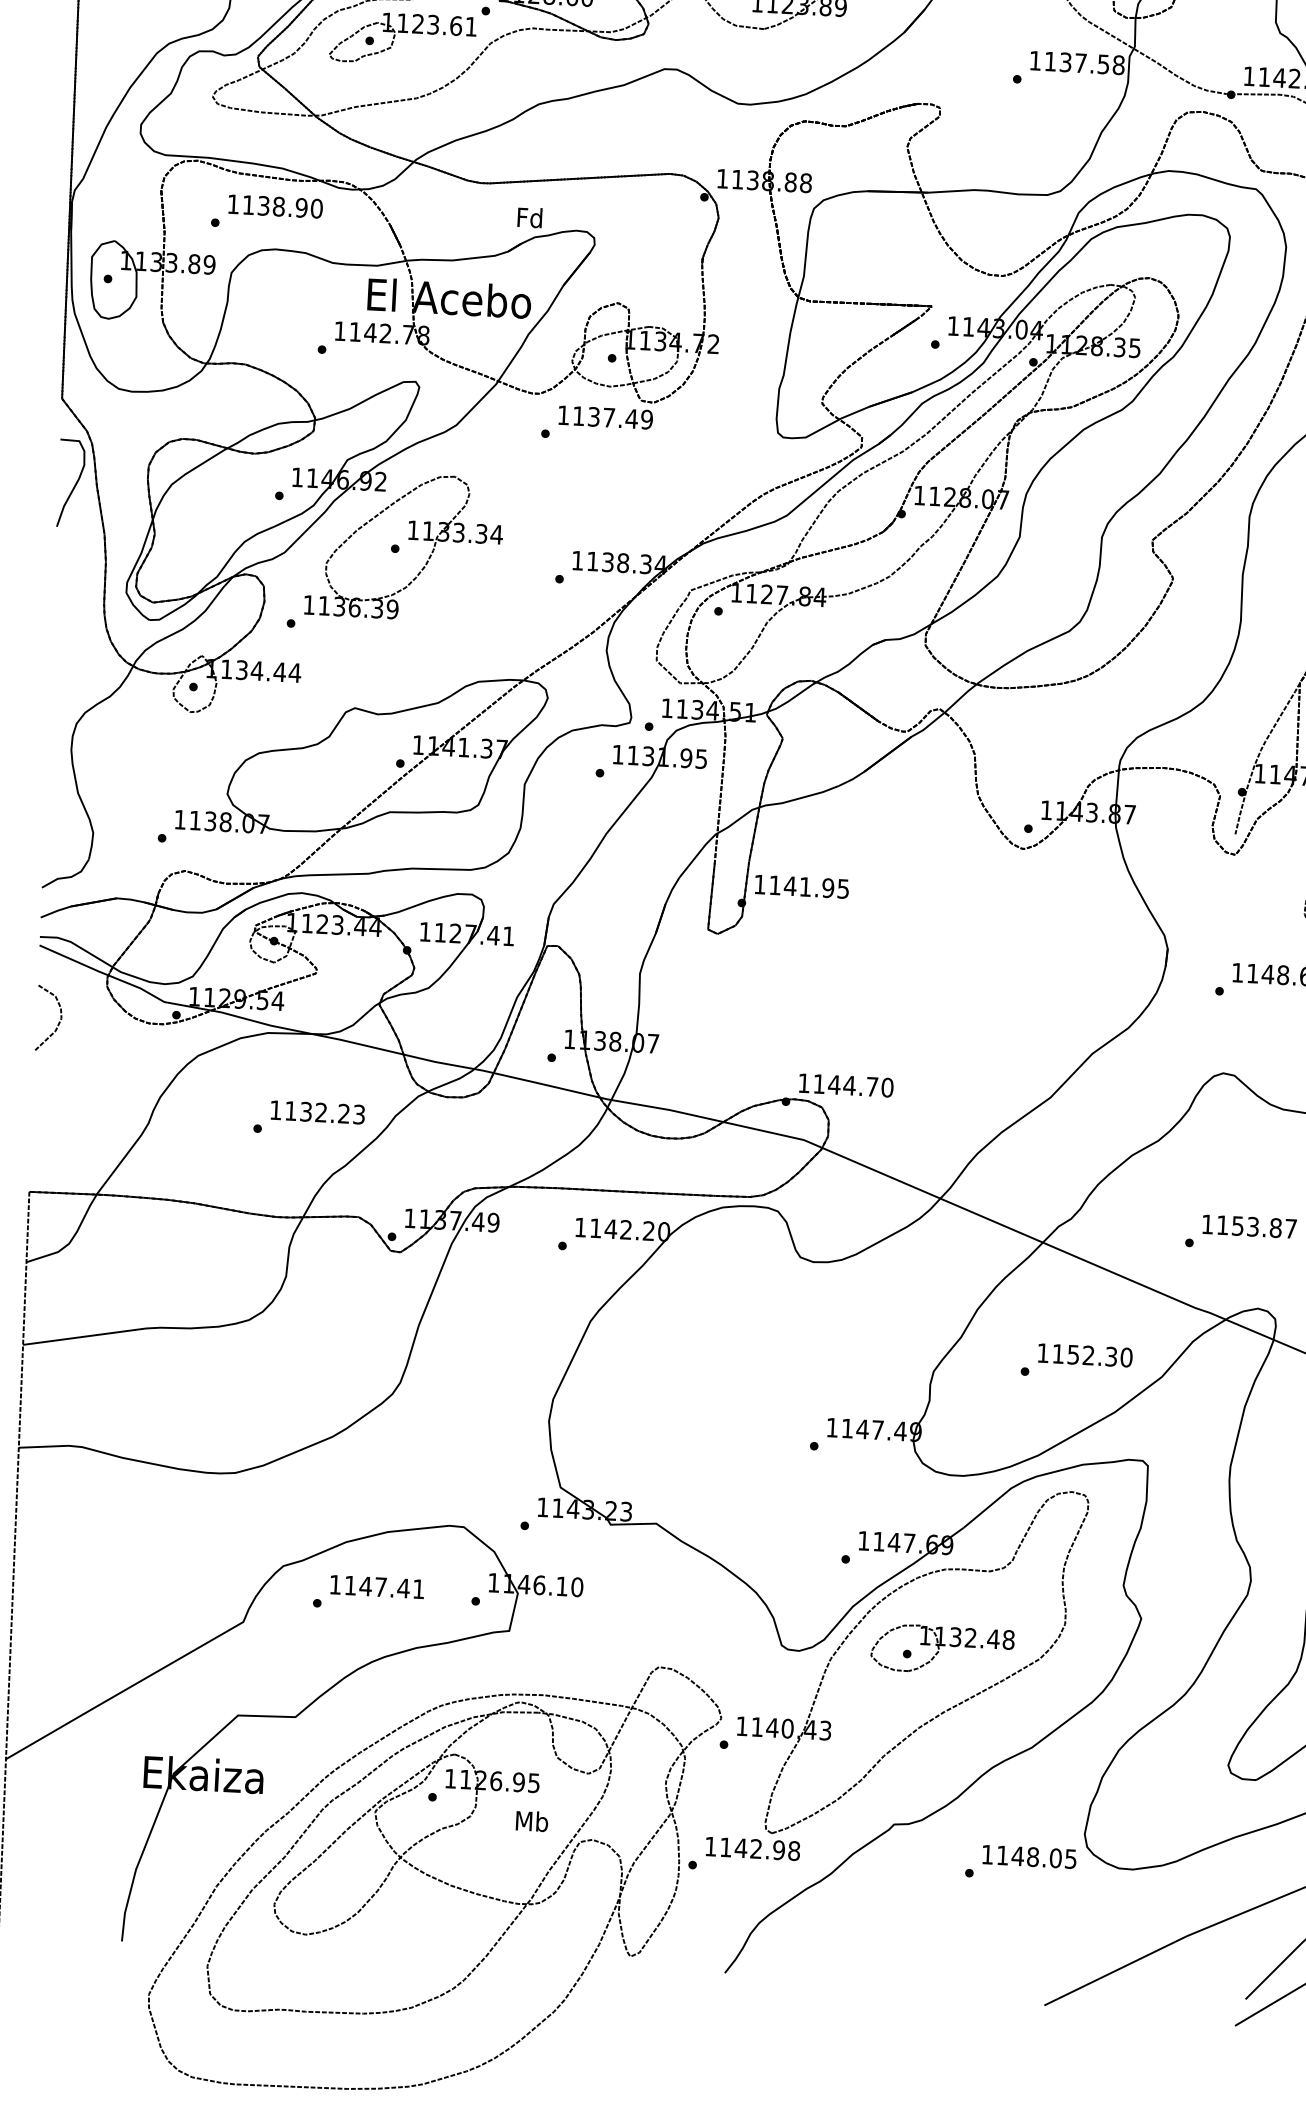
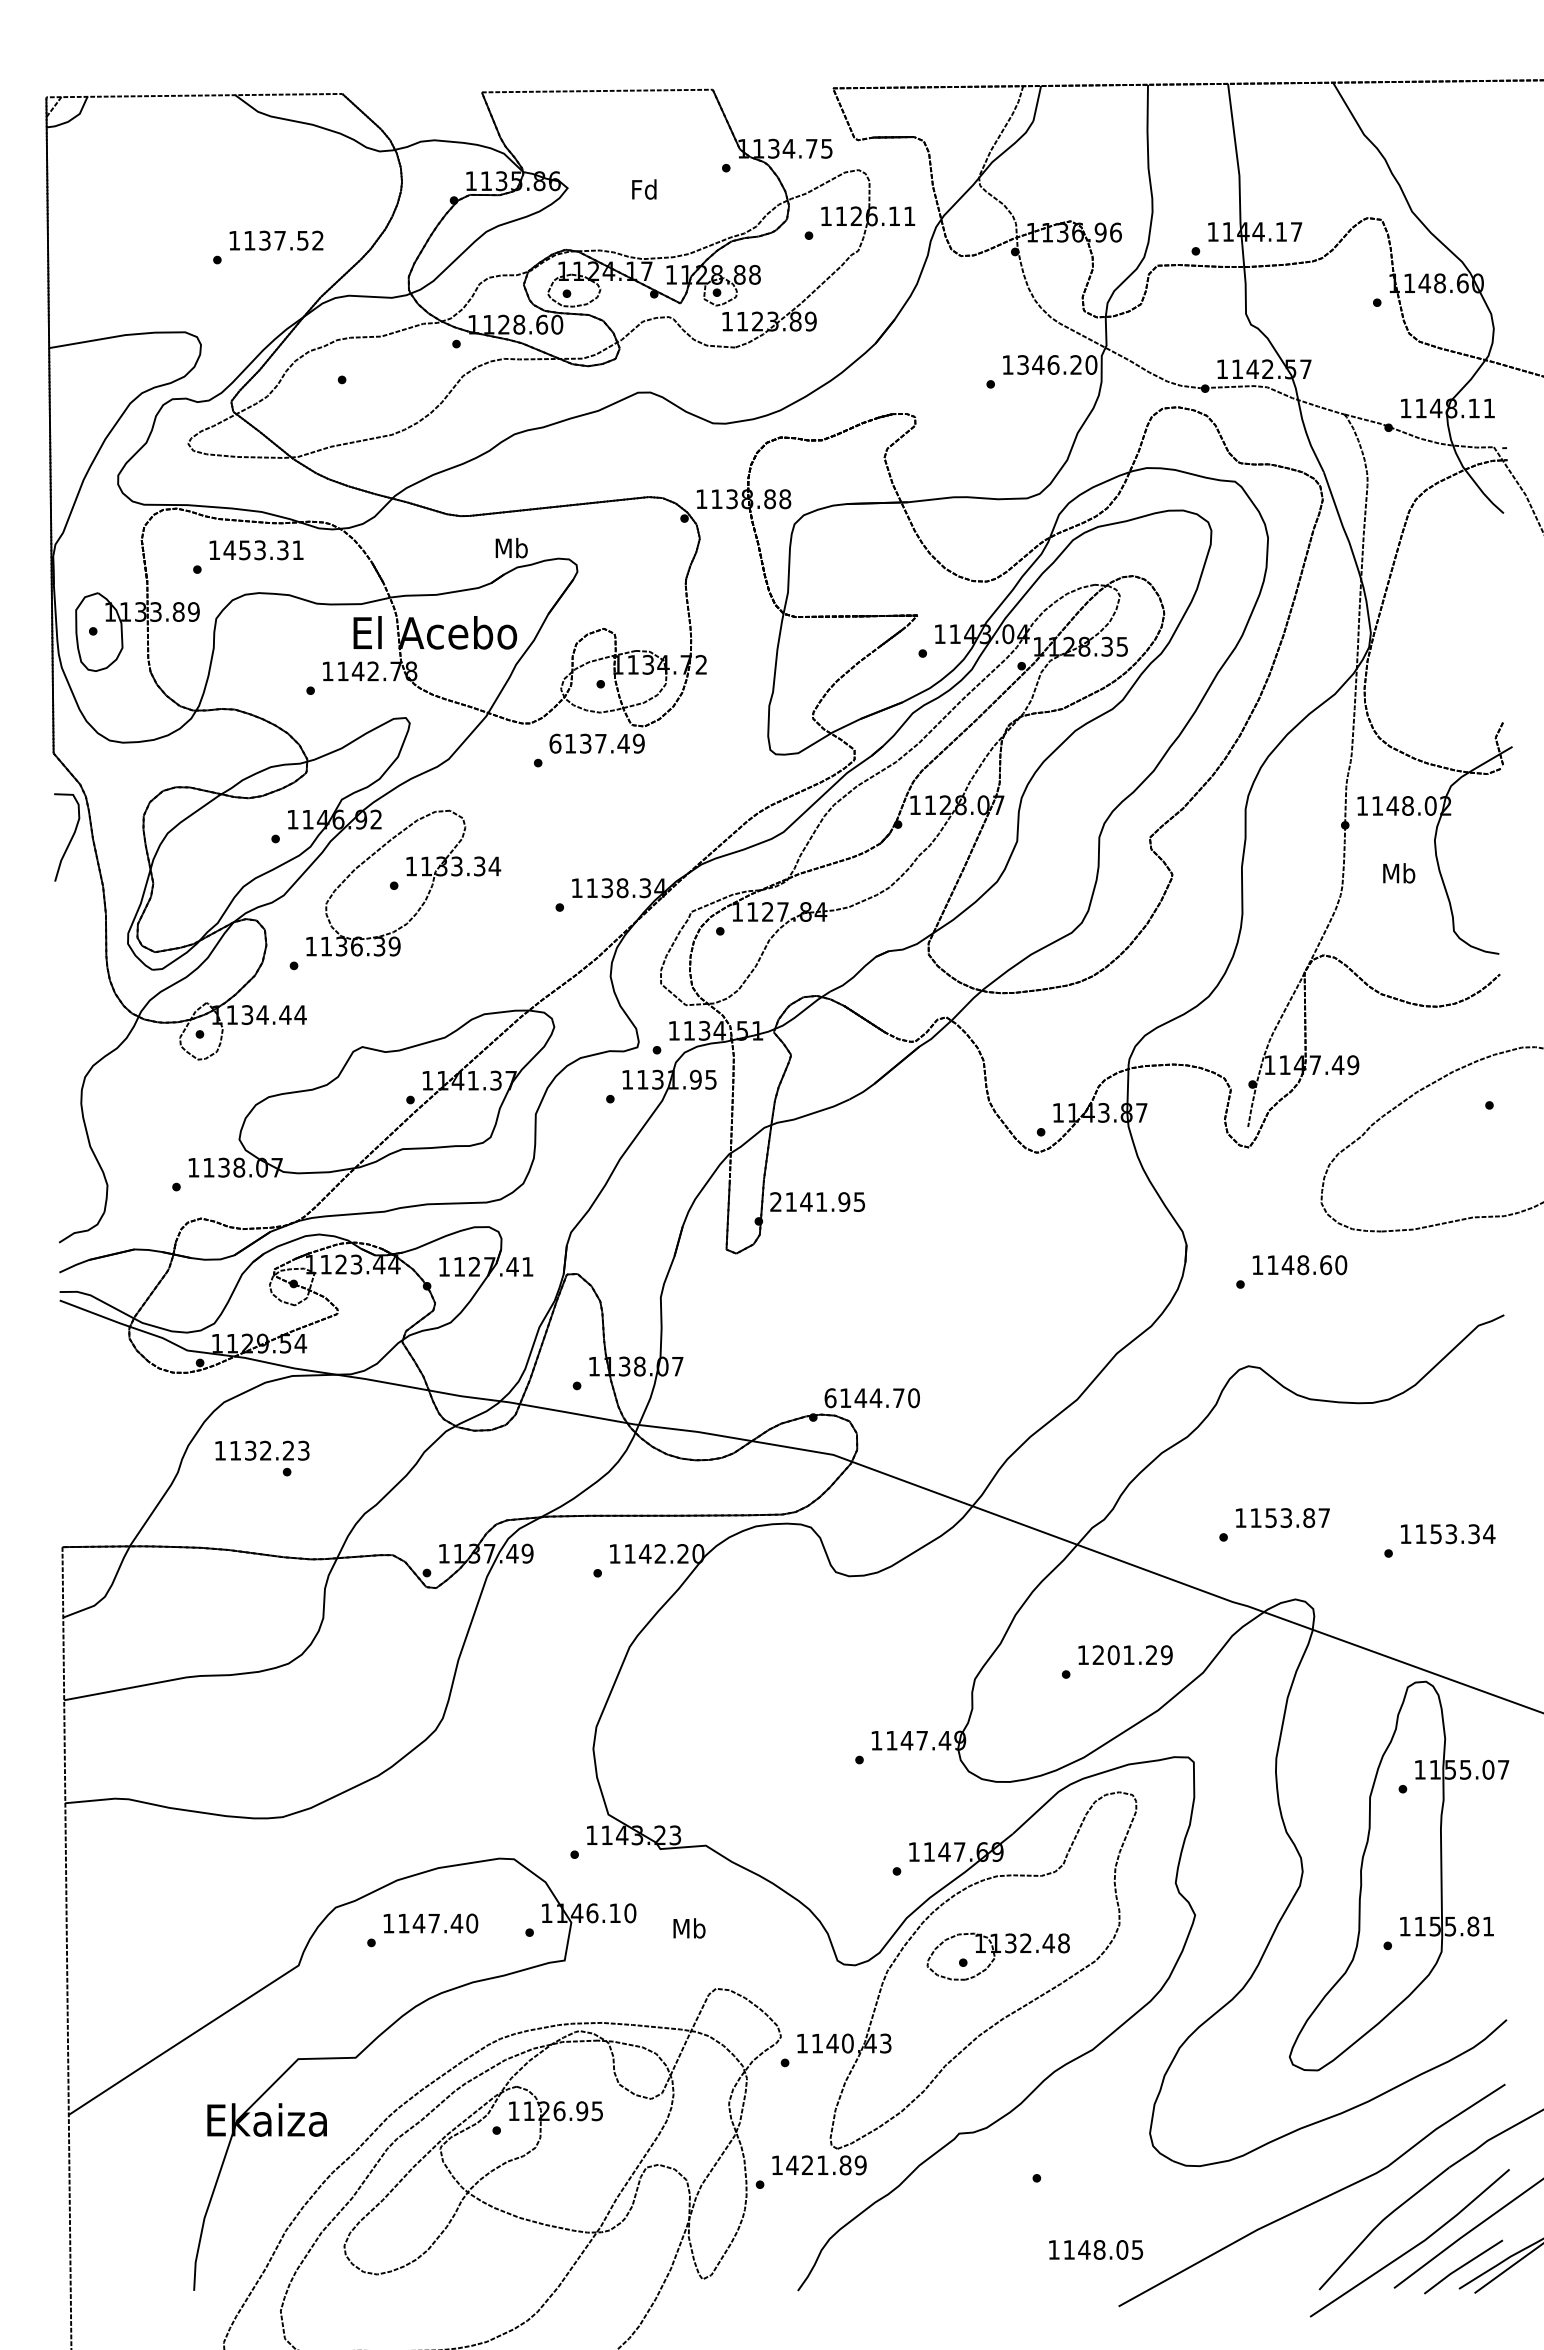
part: (403, 39) -> (375, 376), removed
text: (1084, 62) -> (1057, 364), 1137.58 -> 1346.20
text: (282, 207) -> (263, 550), 1138.90 -> 1453.31
text: (530, 217) -> (511, 547), Fd -> Mb
text: (563, 415) -> (555, 743), 1137.49 -> 6137.49
text: (759, 884) -> (775, 1201), 1141.95 -> 2141.95
curve: (58, 1022) -> (82, 1376), removed
text: (804, 1083) -> (830, 1398), 1144.70 -> 6144.70
text: (317, 1112) -> (262, 1450), moved
text: (1092, 1356) -> (1132, 1655), 1152.30 -> 1201.29
text: (419, 1589) -> (472, 1923), 1147.41 -> 1147.40
text: (532, 1821) -> (689, 1928), moved
text: (759, 1849) -> (826, 2165), 1142.98 -> 1421.89
text: (1029, 1856) -> (1096, 2249), moved

